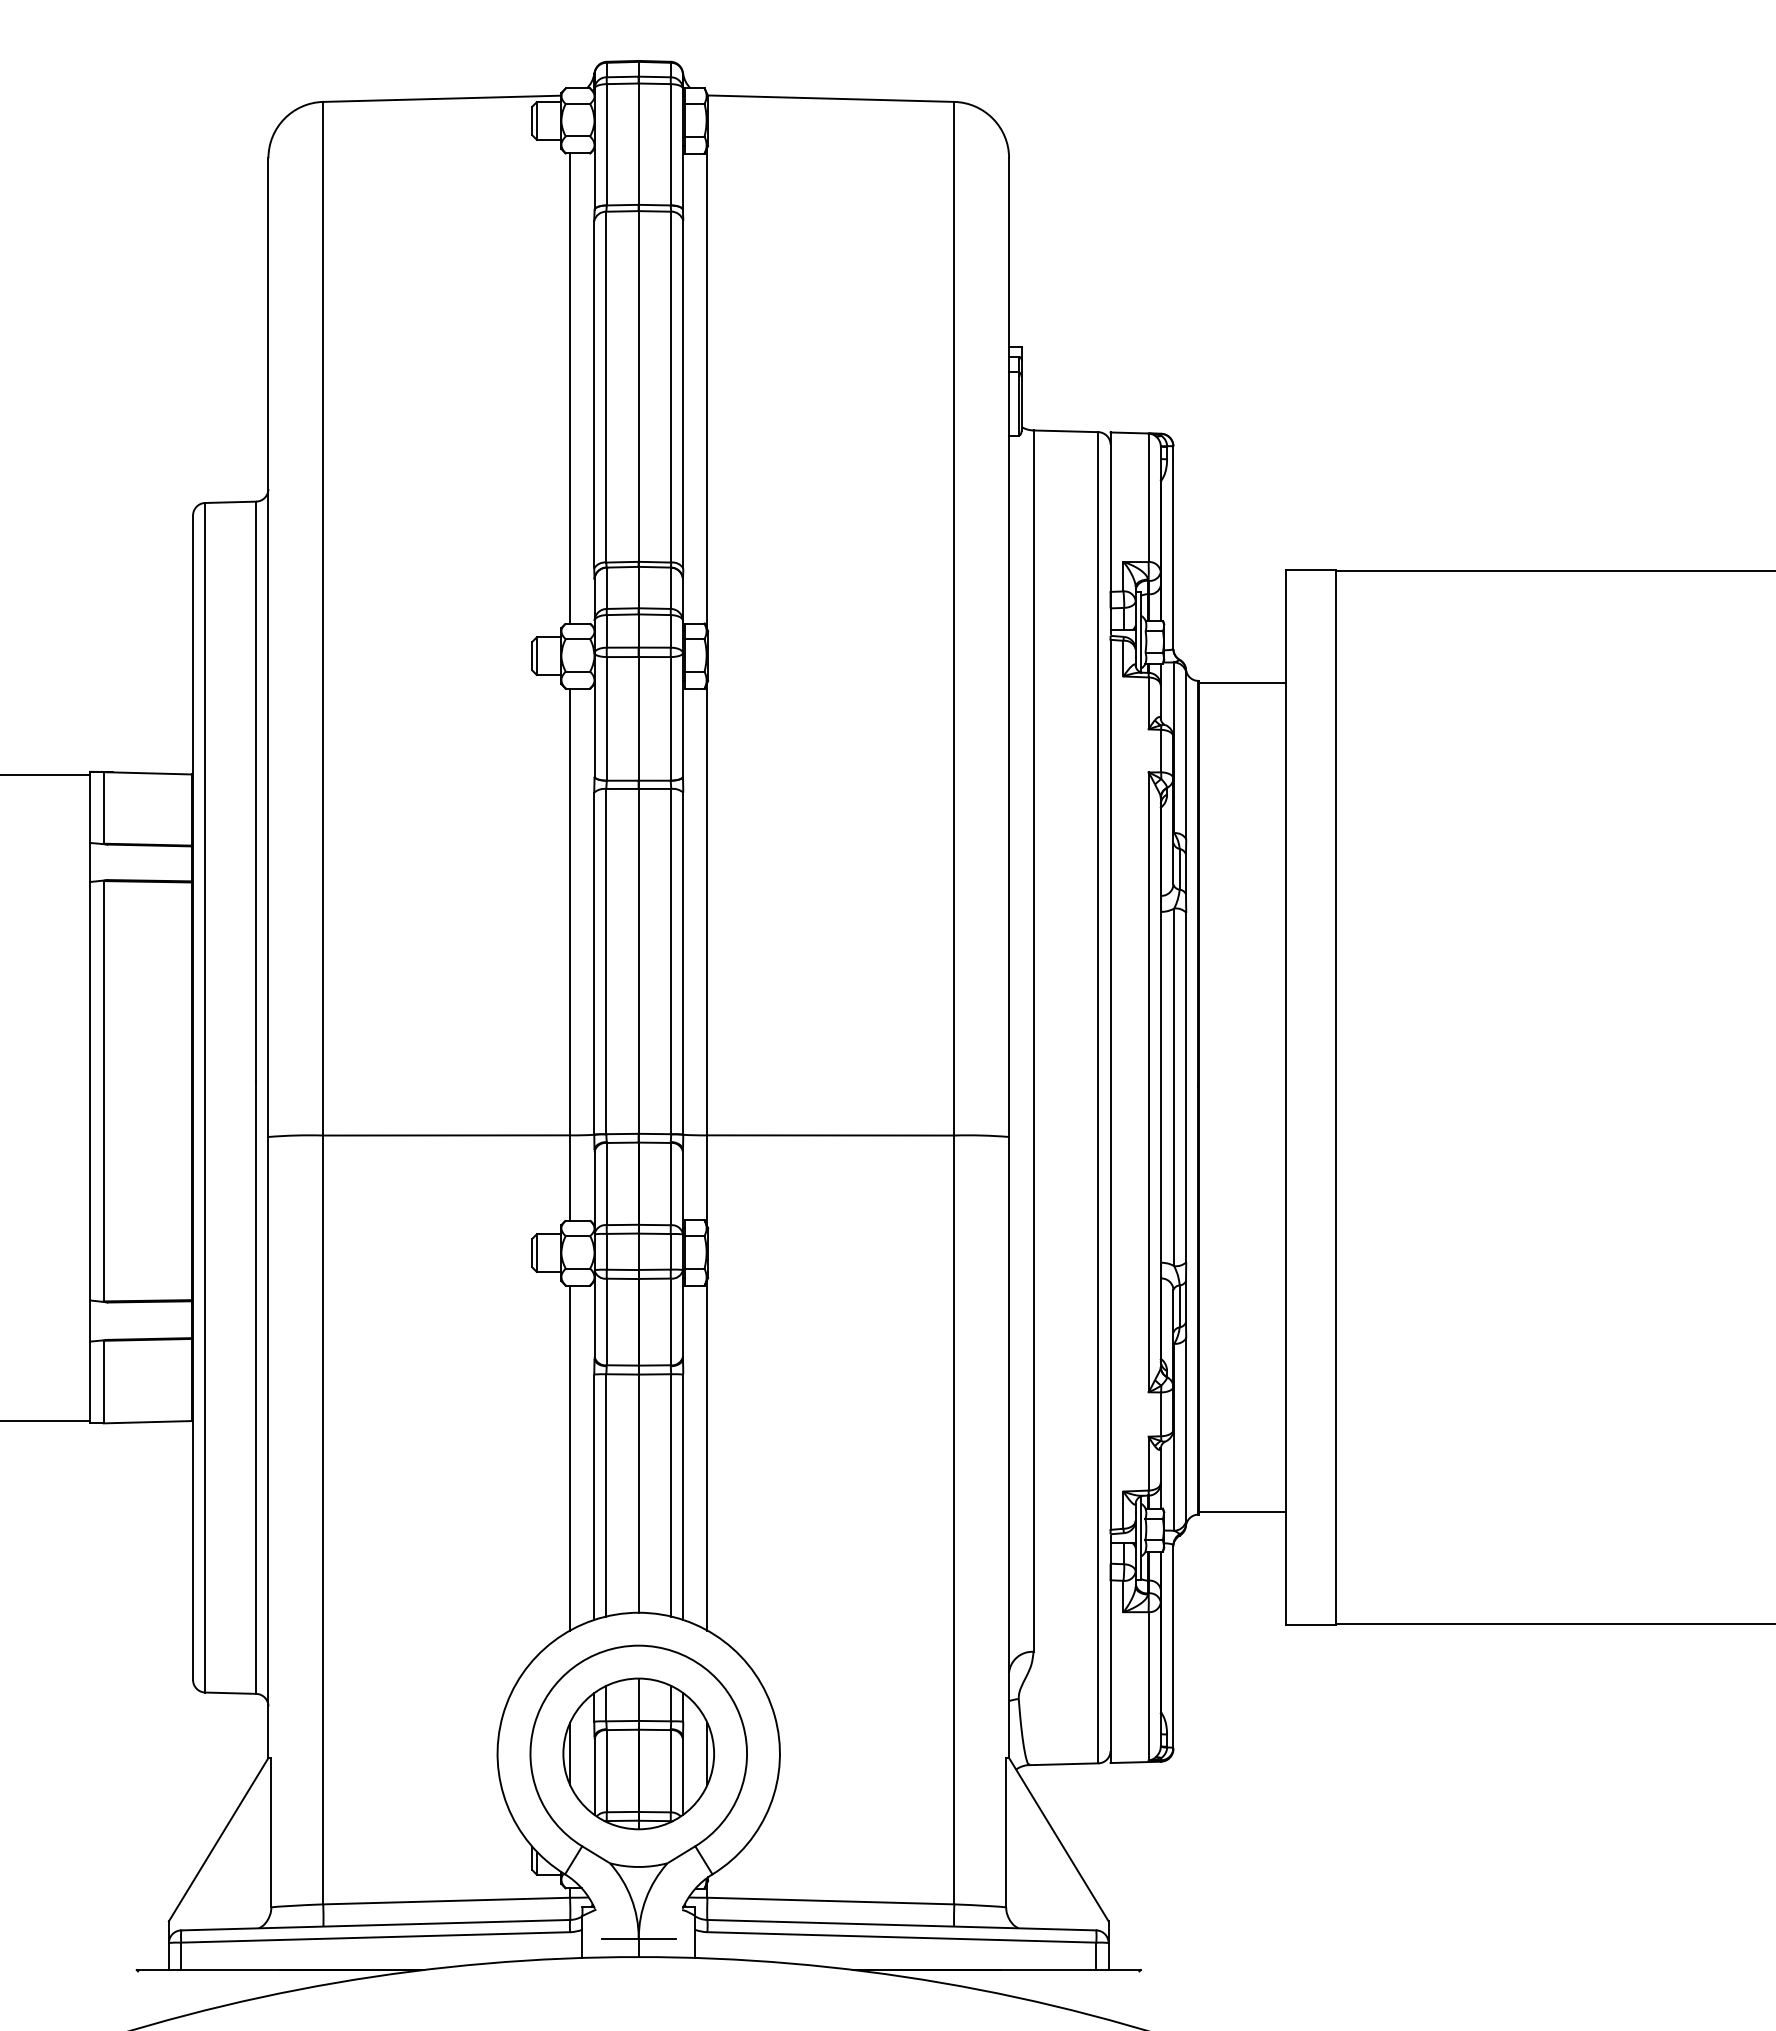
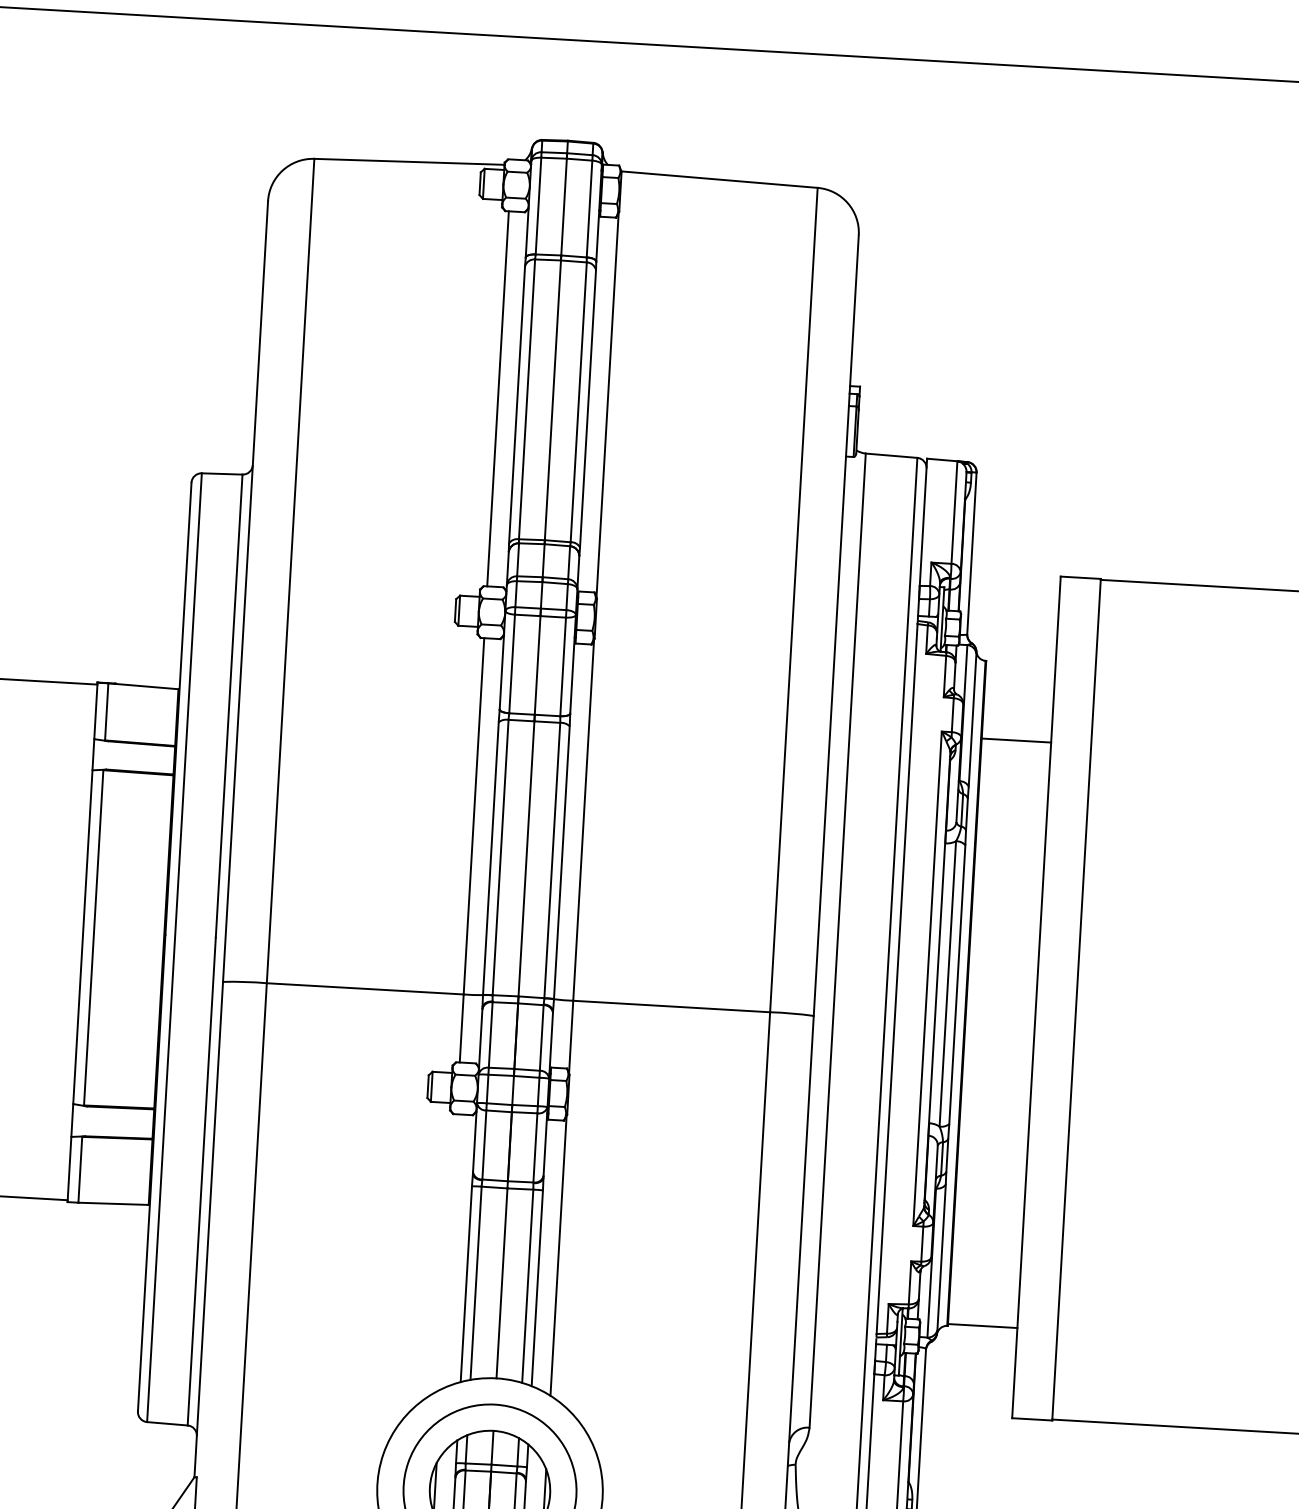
line: (1242, 683) -> (1016, 740), moved
line: (570, 1457) -> (449, 1251), removed

